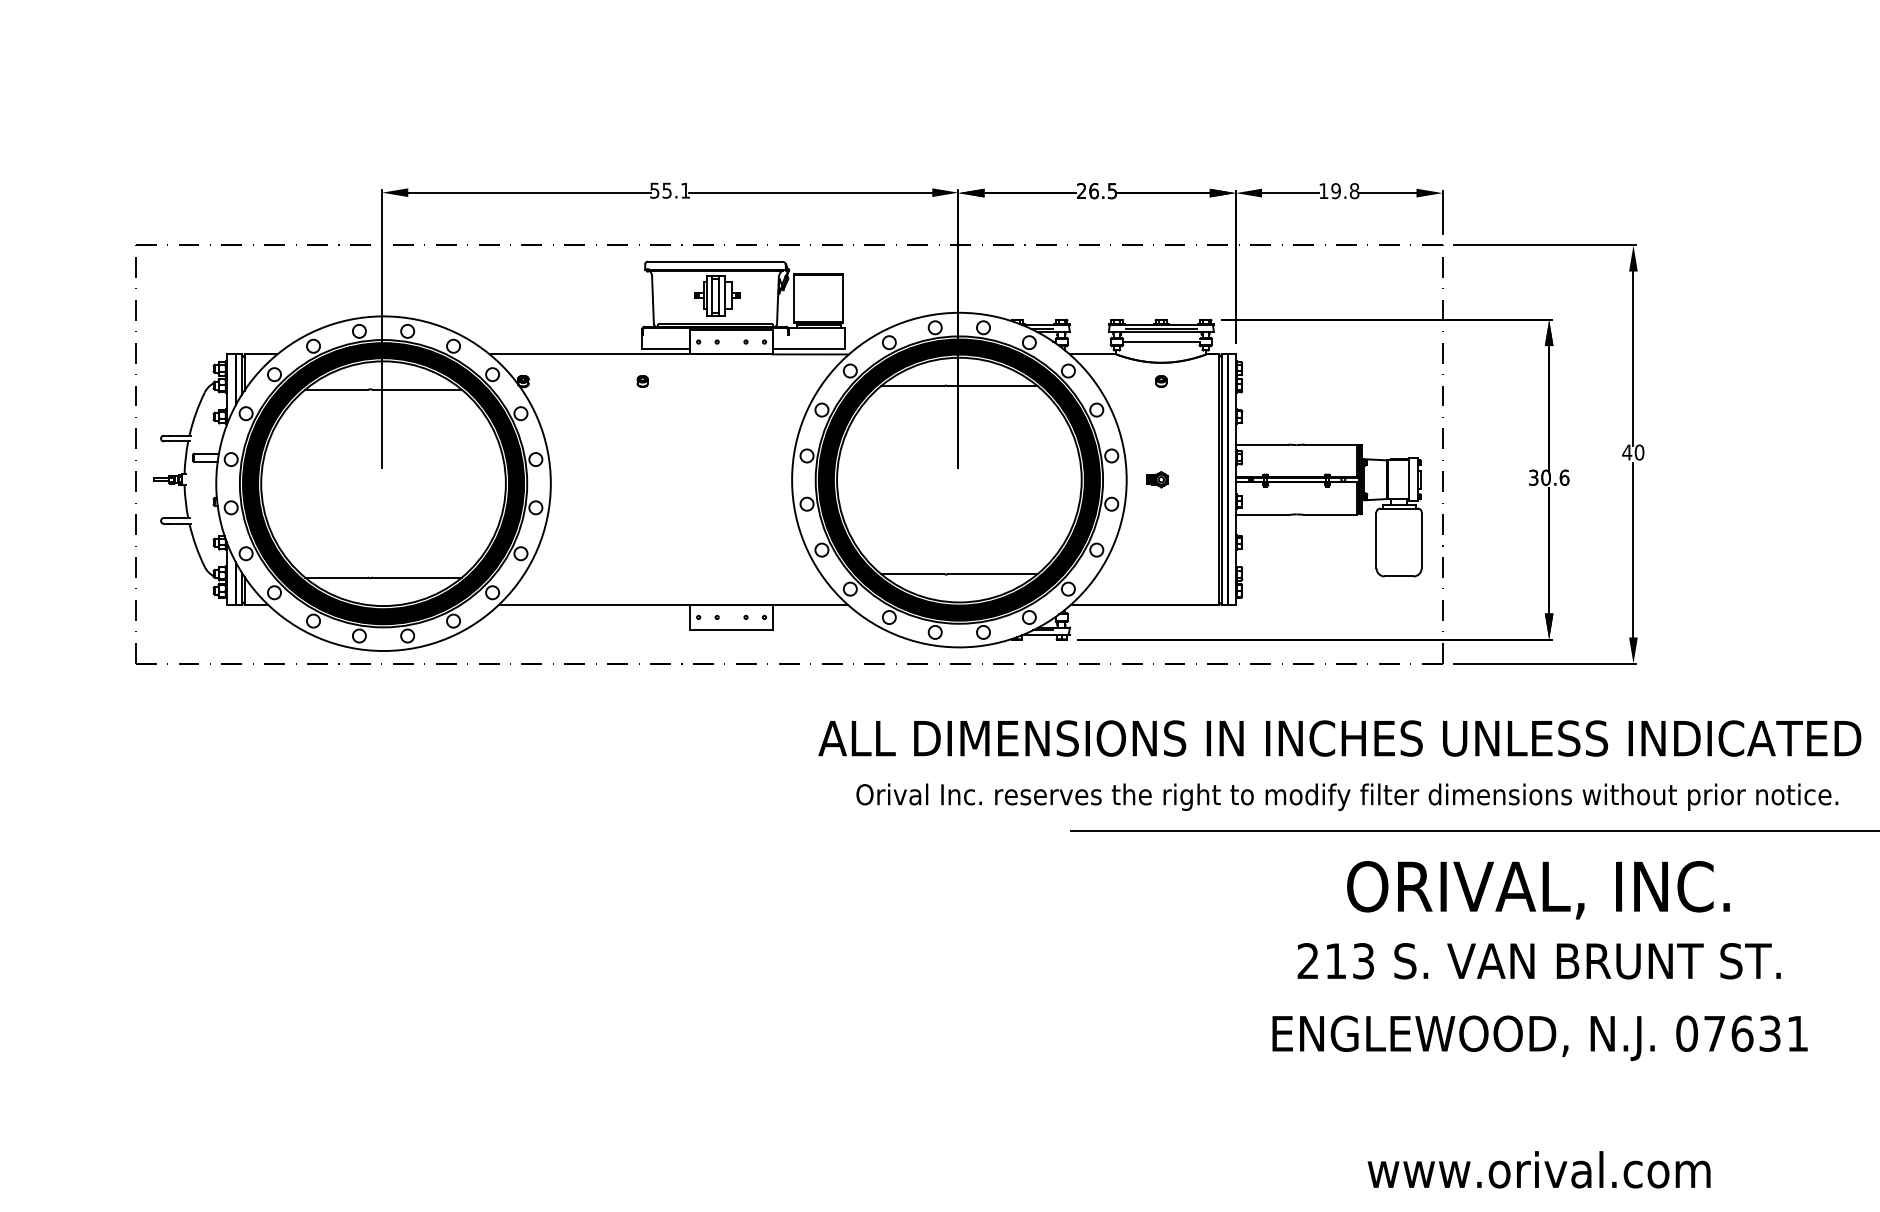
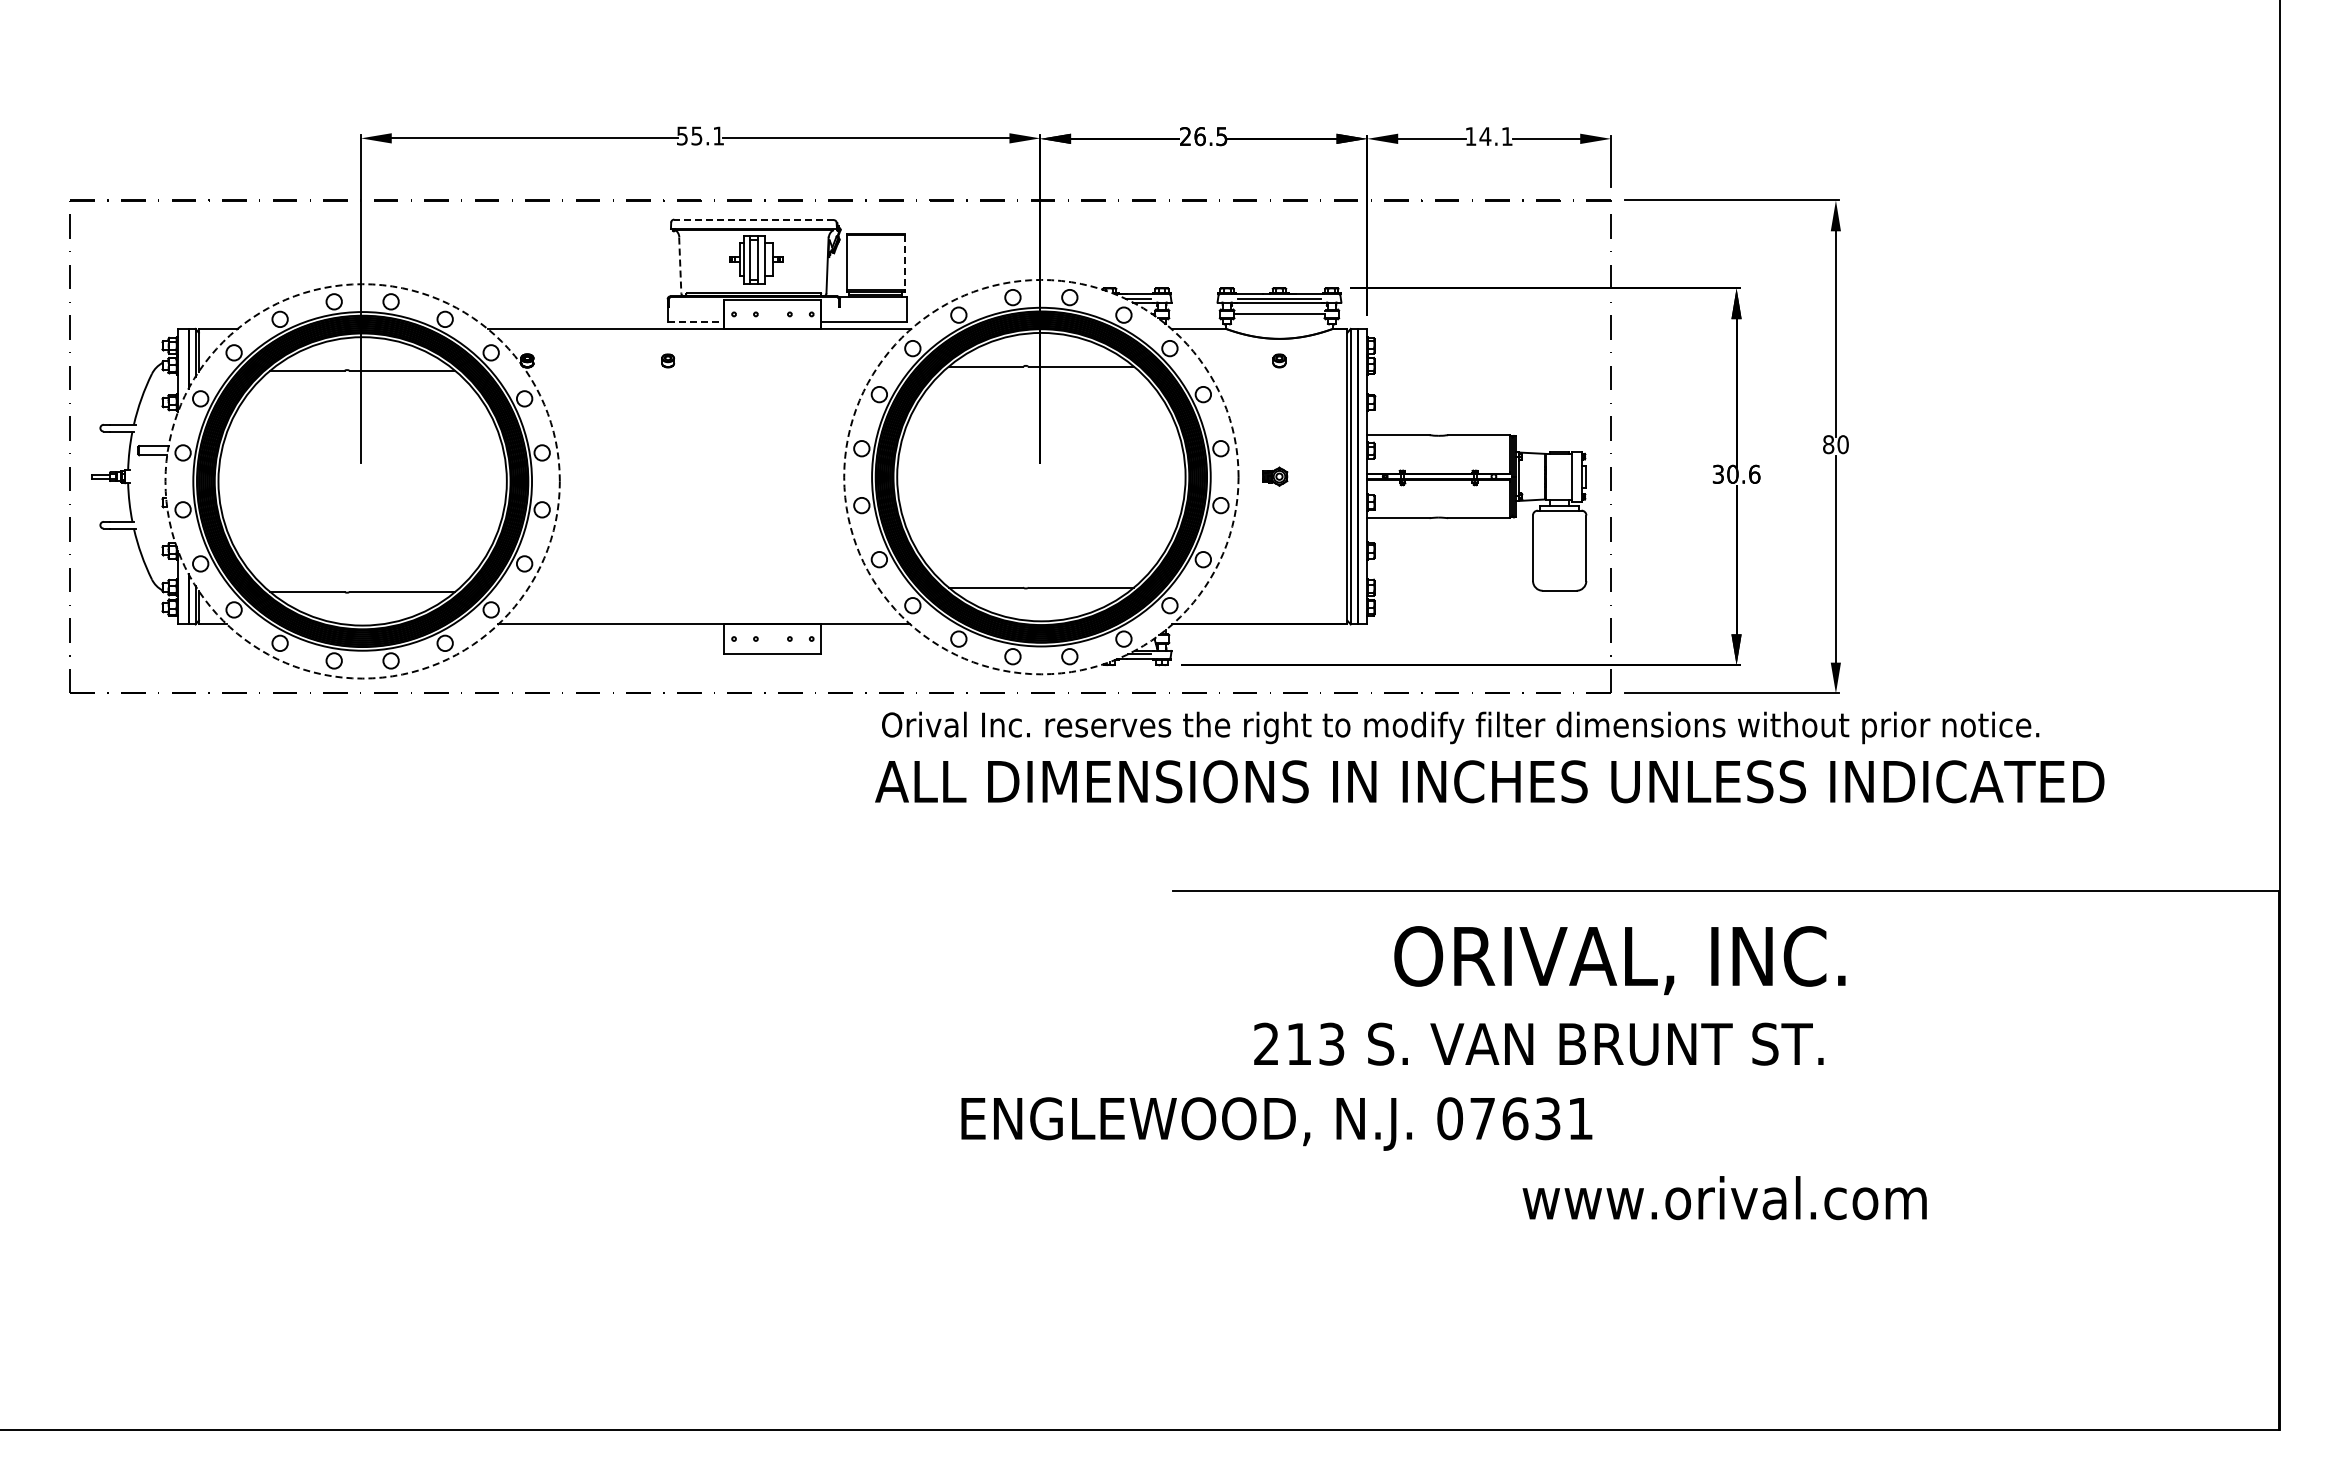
text: (1344, 191) -> (1495, 136), 19.8 -> 14.1
line: (715, 261) -> (754, 219), solid -> dashed
line: (843, 298) -> (904, 263), solid -> dashed
line: (653, 300) -> (680, 265), solid -> dashed
line: (666, 348) -> (696, 322), solid -> dashed
text: (1627, 452) -> (1828, 444), 40 -> 80
circle: (959, 479) -> (1041, 476), solid -> dashed
circle: (383, 483) -> (362, 481), solid -> dashed
text: (1347, 796) -> (1460, 727), moved
text: (1538, 890) -> (1619, 960), moved
text: (1538, 960) -> (1538, 1043), moved
text: (1539, 1037) -> (1276, 1123), moved
text: (1538, 1170) -> (1724, 1198), moved

